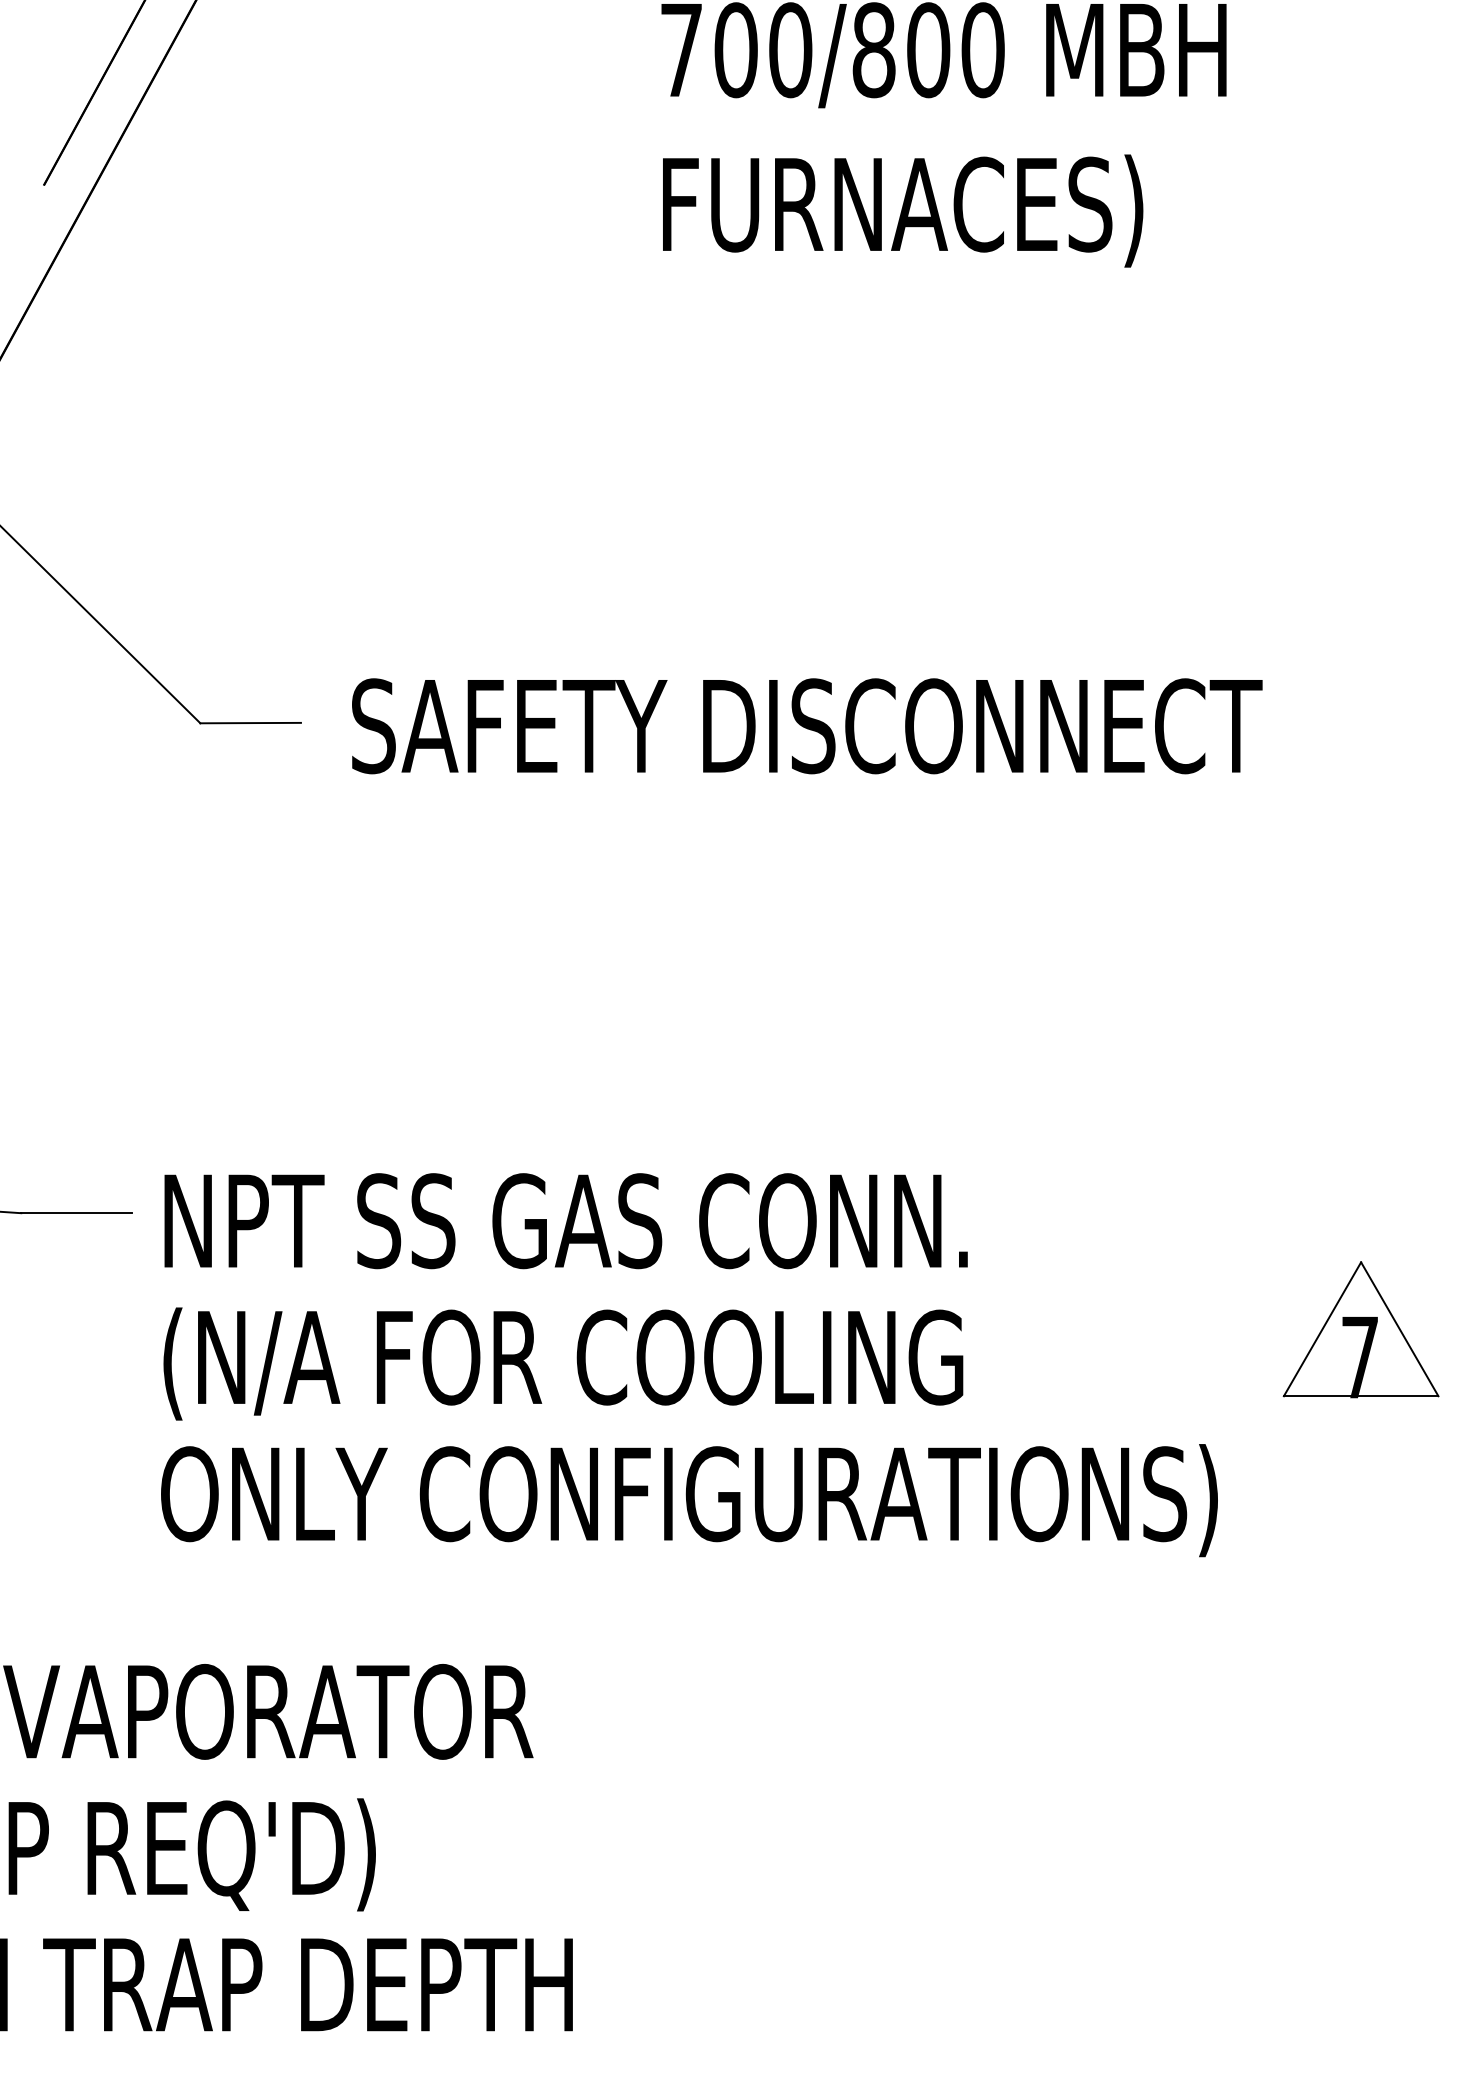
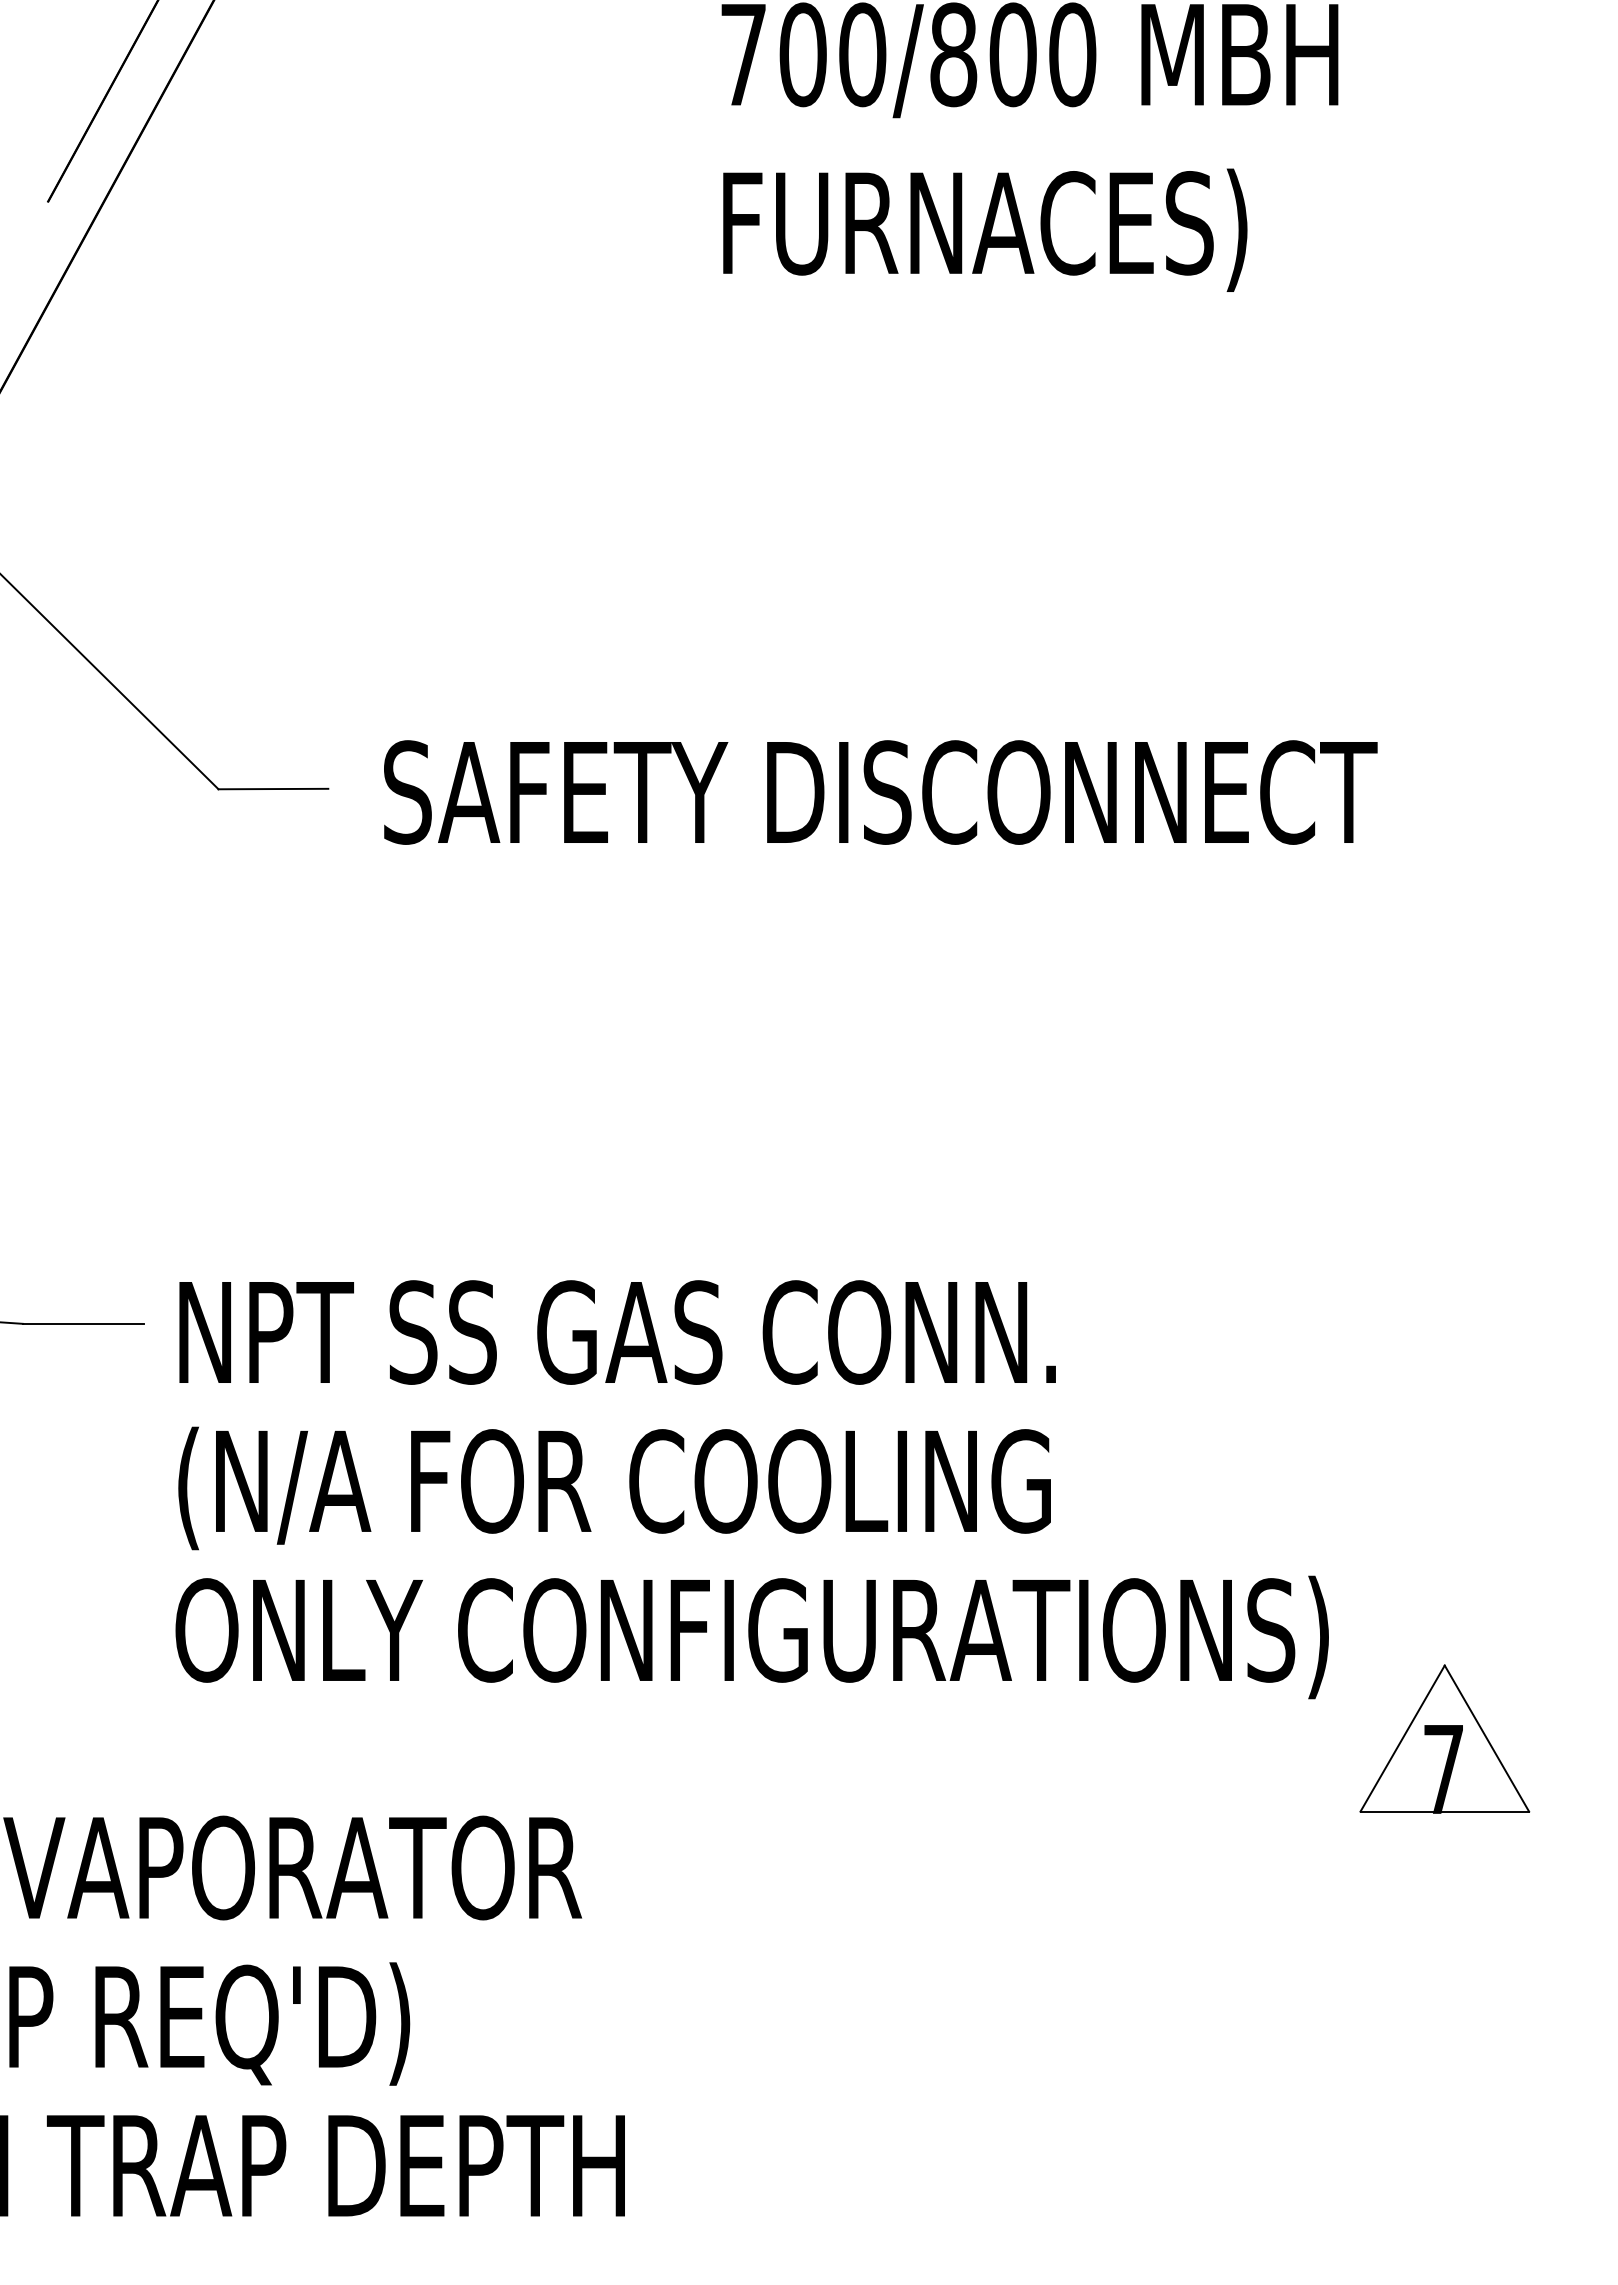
part: (1360, 1329) -> (1444, 1738), moved

